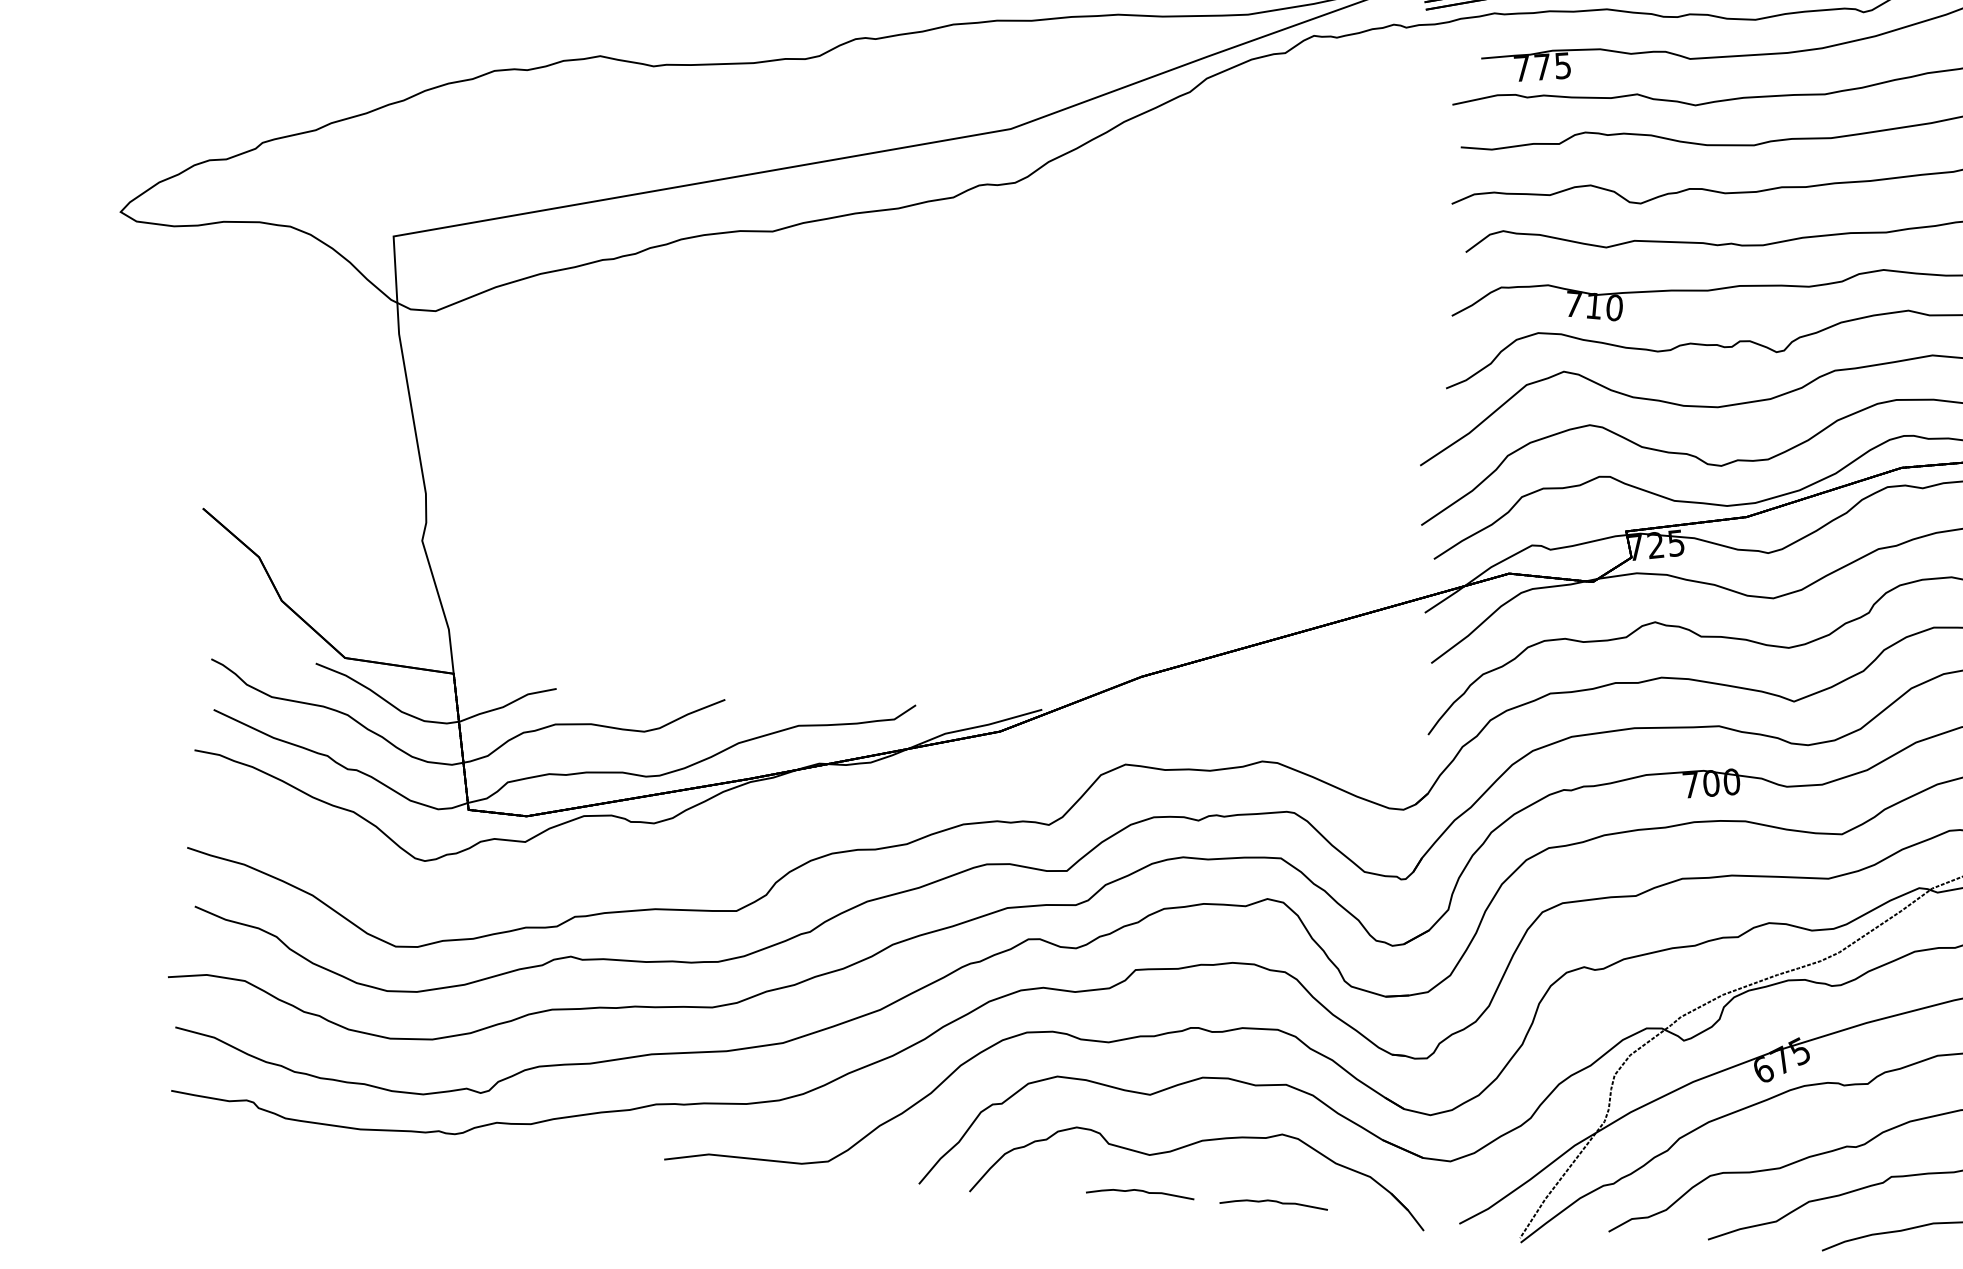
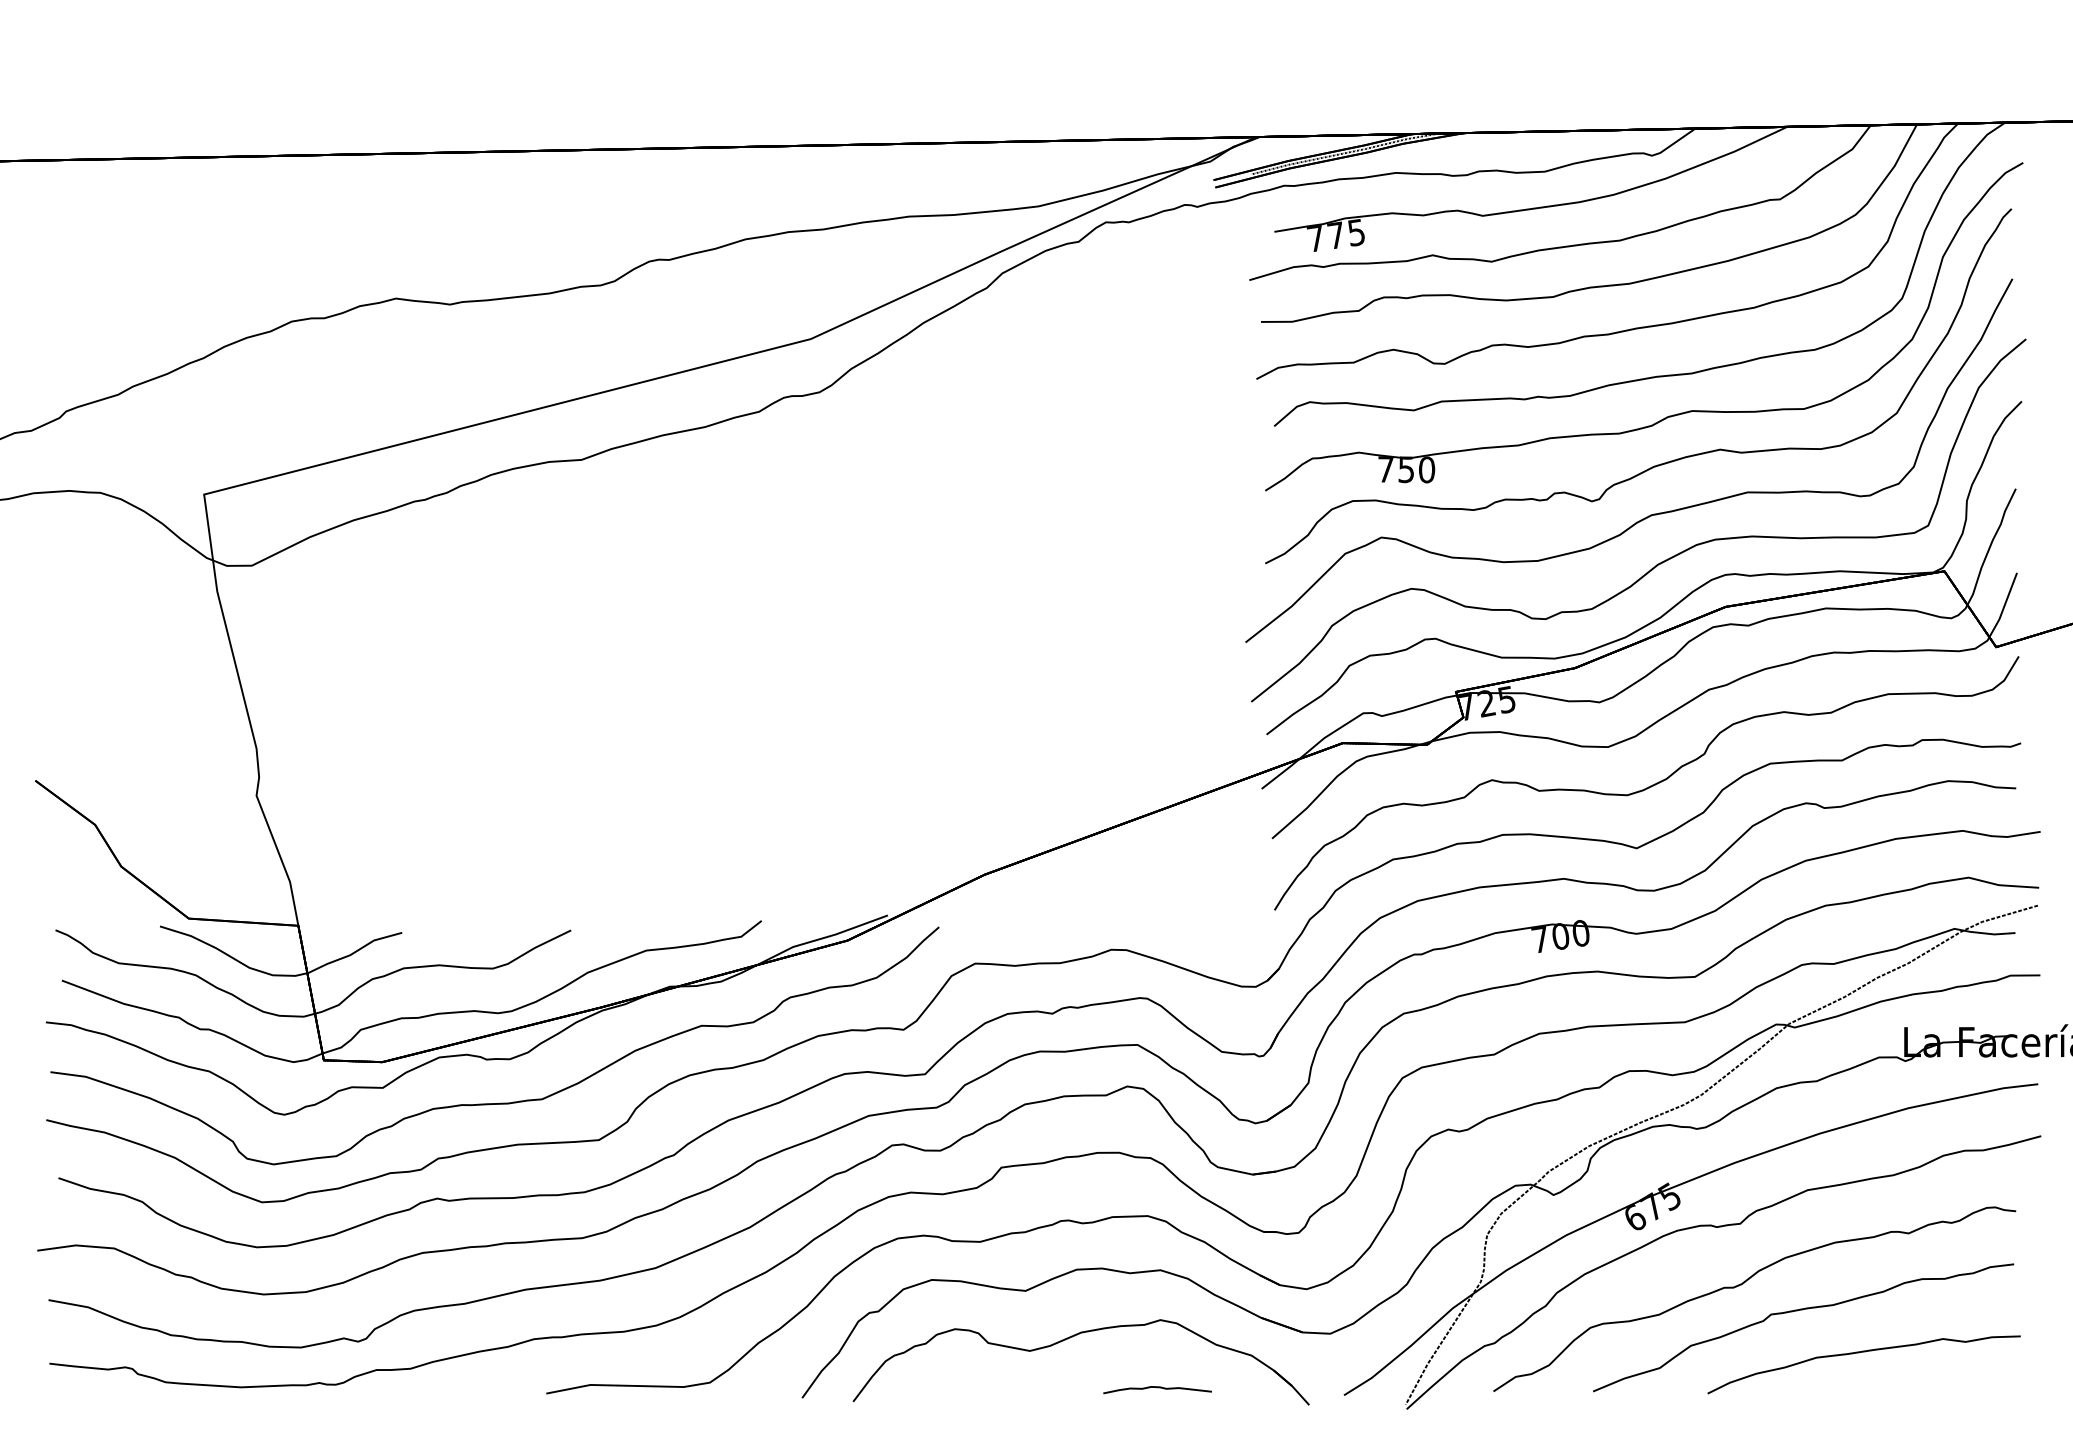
text: (1593, 305) -> (1405, 469), 710 -> 750
part: (641, 865) -> (500, 1102), added
curve: (1140, 1191) -> (1023, 1388), removed

